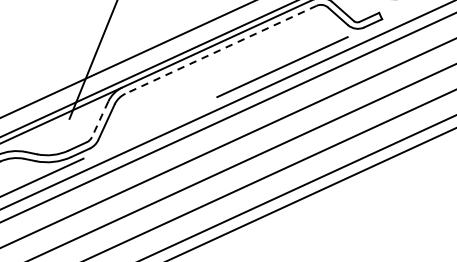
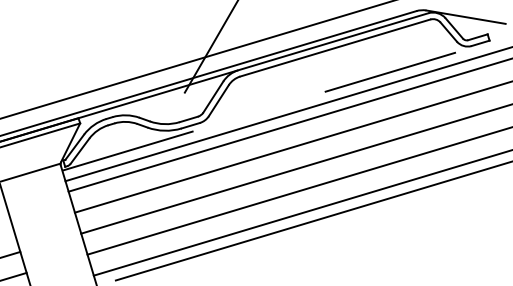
line: (220, 50) -> (334, 48), dashed -> solid
line: (100, 119) -> (213, 97), dashed -> solid

